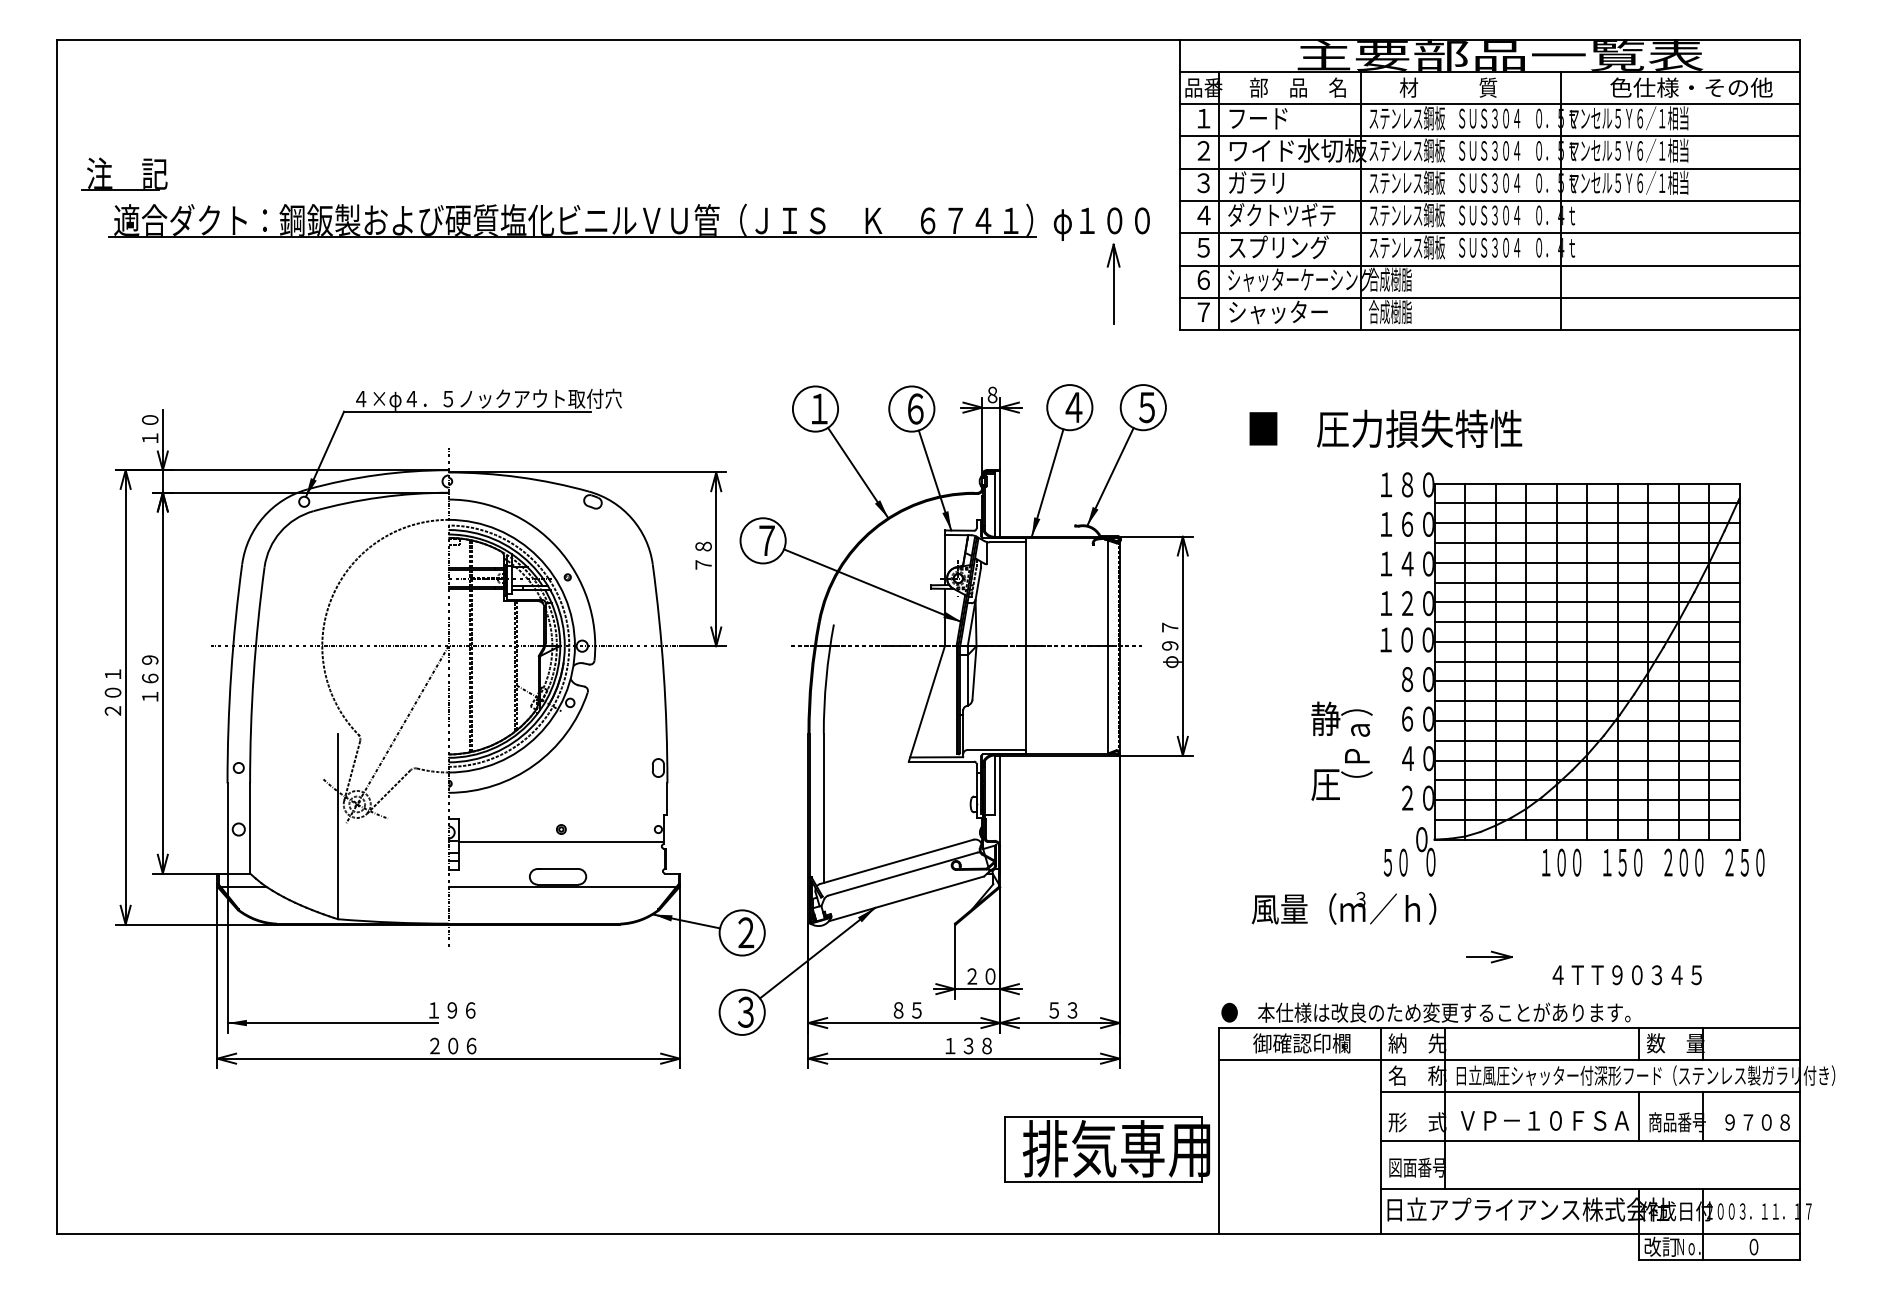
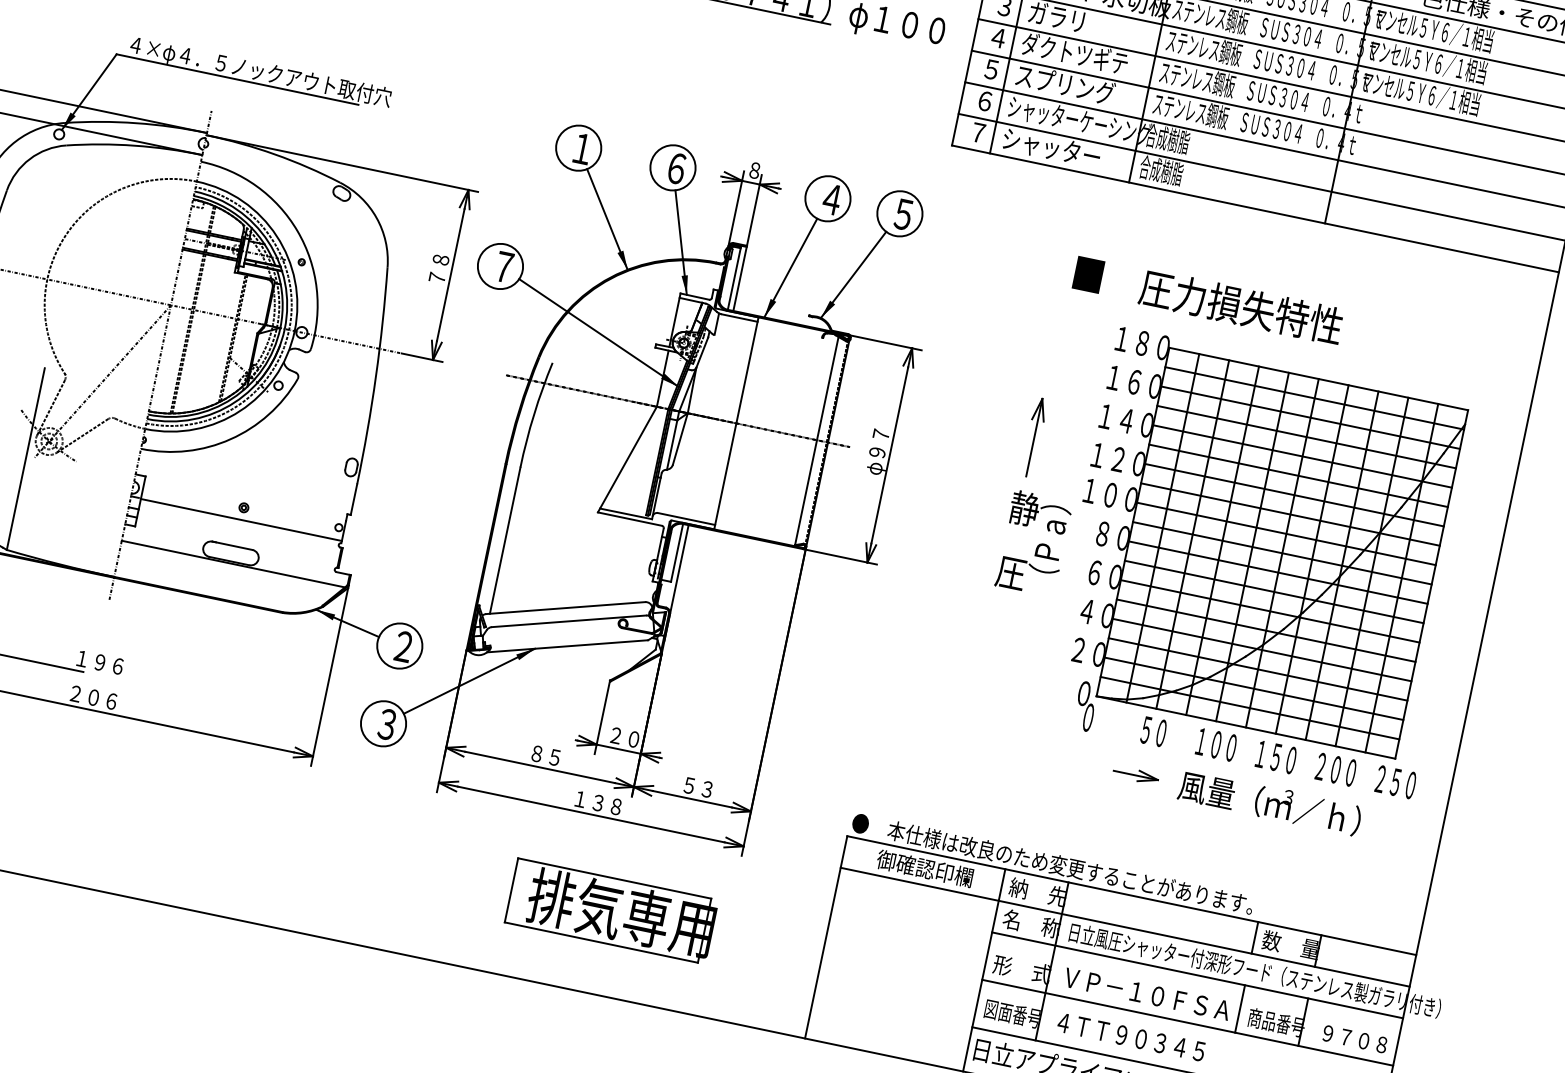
part: (1113, 283) -> (1034, 436), moved
text: (1385, 428) -> (1208, 299), moved
text: (1341, 750) -> (1033, 543), moved
text: (1395, 862) -> (1153, 731), moved
text: (1343, 908) -> (1269, 802), moved
part: (1489, 956) -> (1136, 774), moved
text: (1626, 975) -> (1130, 1037), moved
part: (1106, 1149) -> (611, 911), moved

